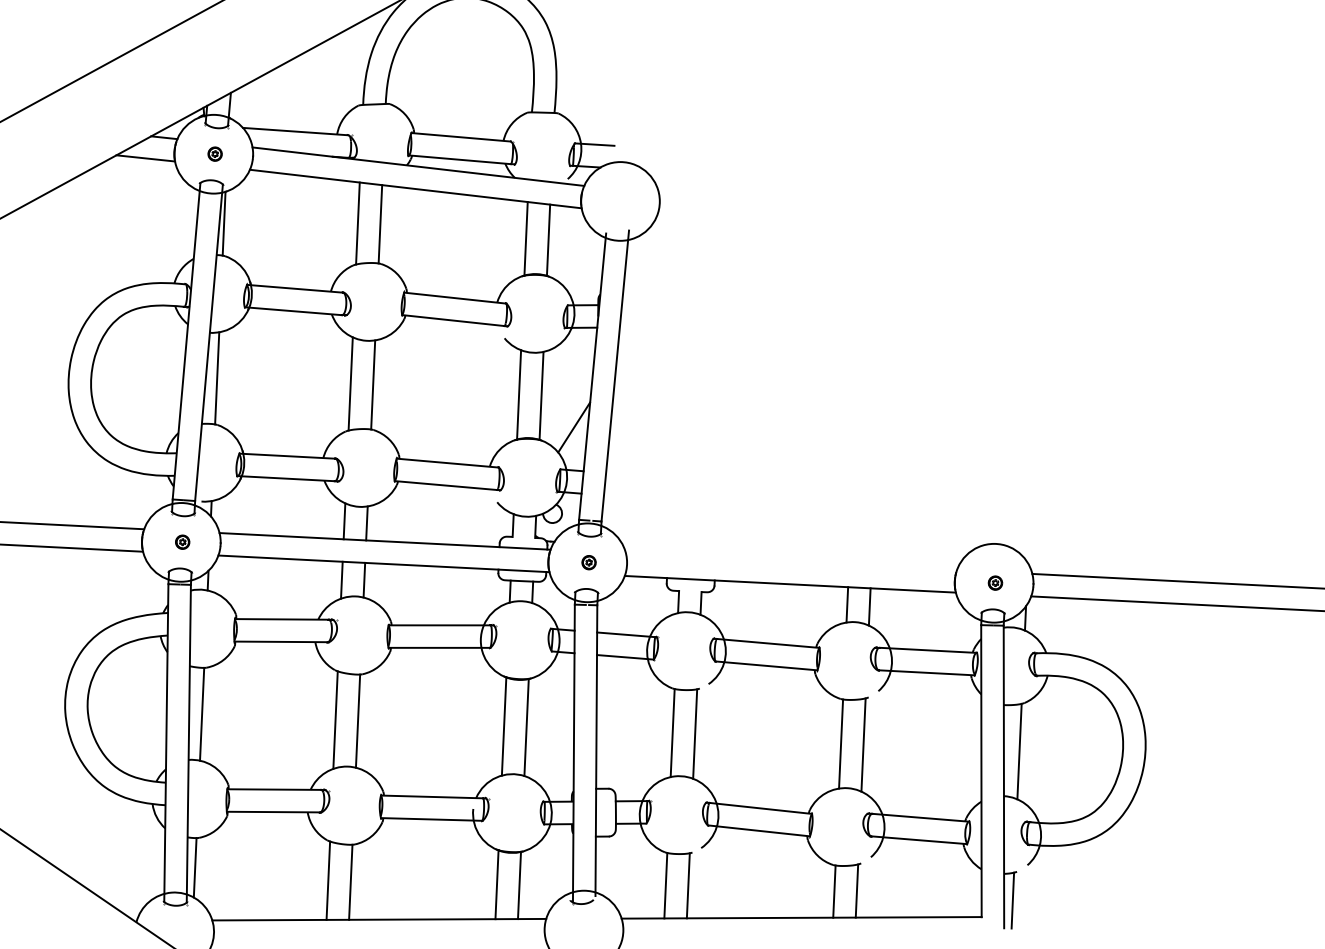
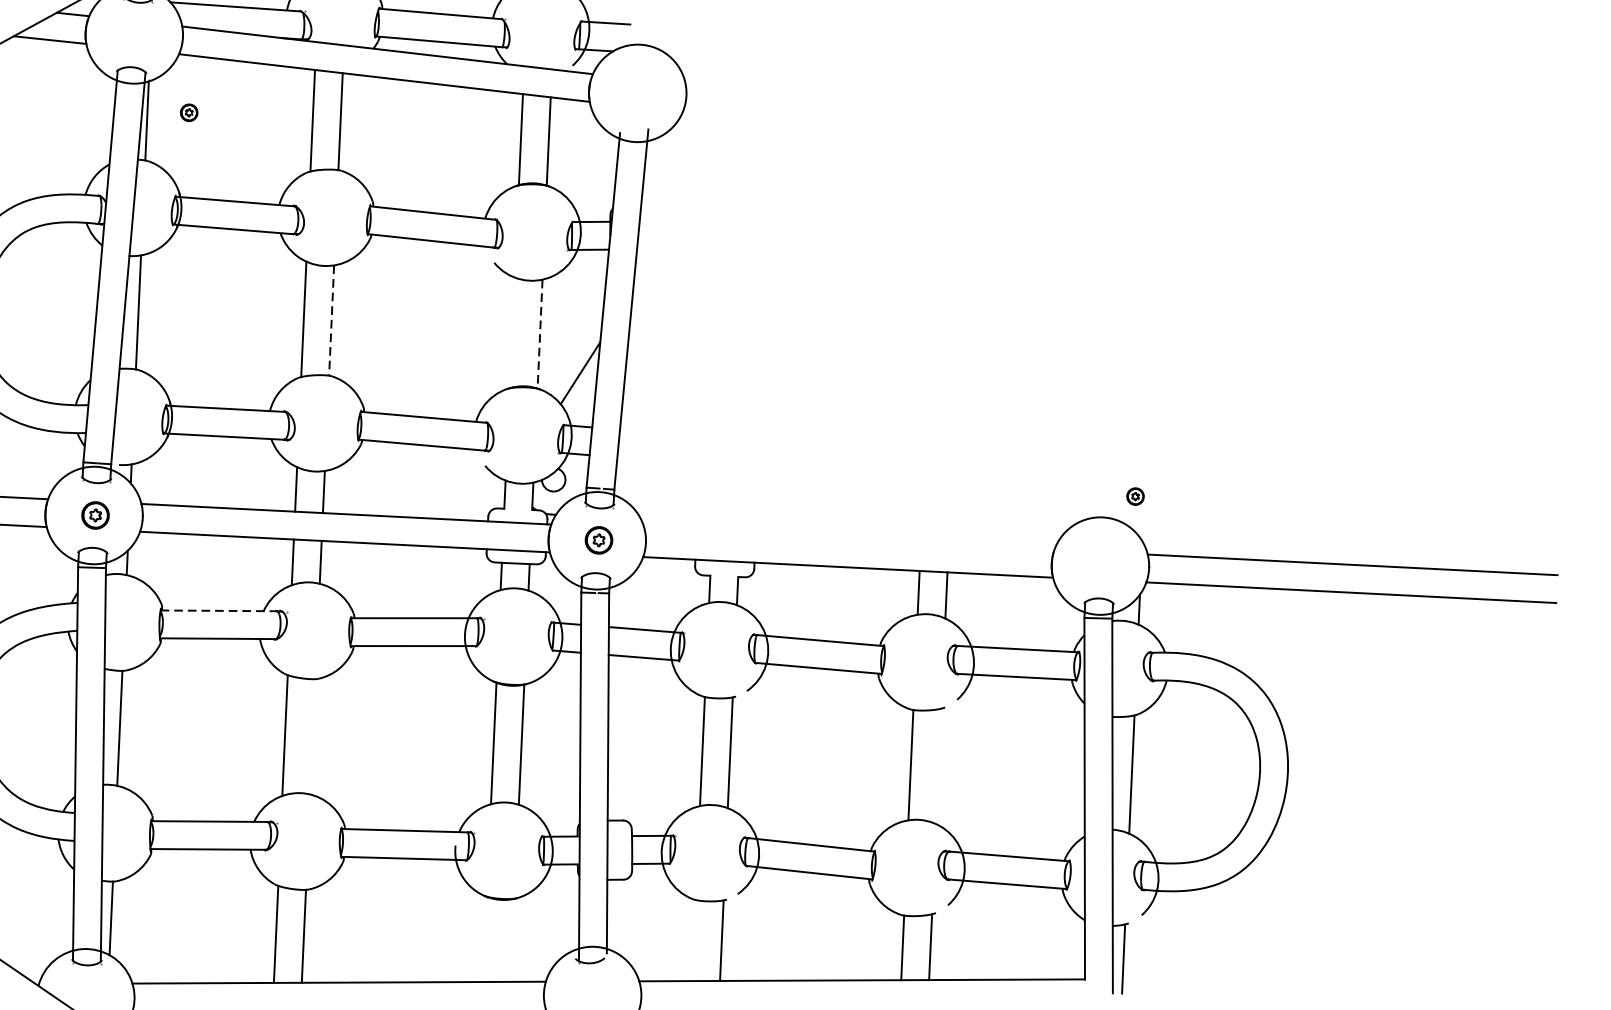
part: (214, 153) -> (188, 112), moved
line: (373, 384) -> (332, 320), solid -> dashed
line: (519, 394) -> (512, 332), removed
line: (541, 396) -> (540, 334), solid -> dashed
part: (182, 541) -> (95, 514), size x1.6
part: (588, 562) -> (598, 540), size x1.6
part: (995, 582) -> (1135, 495), moved
line: (281, 619) -> (218, 610), solid -> dashed
line: (357, 720) -> (312, 736), removed
line: (863, 744) -> (938, 765), removed
line: (496, 884) -> (484, 939), removed
line: (519, 885) -> (512, 940), removed
line: (665, 885) -> (693, 940), removed

